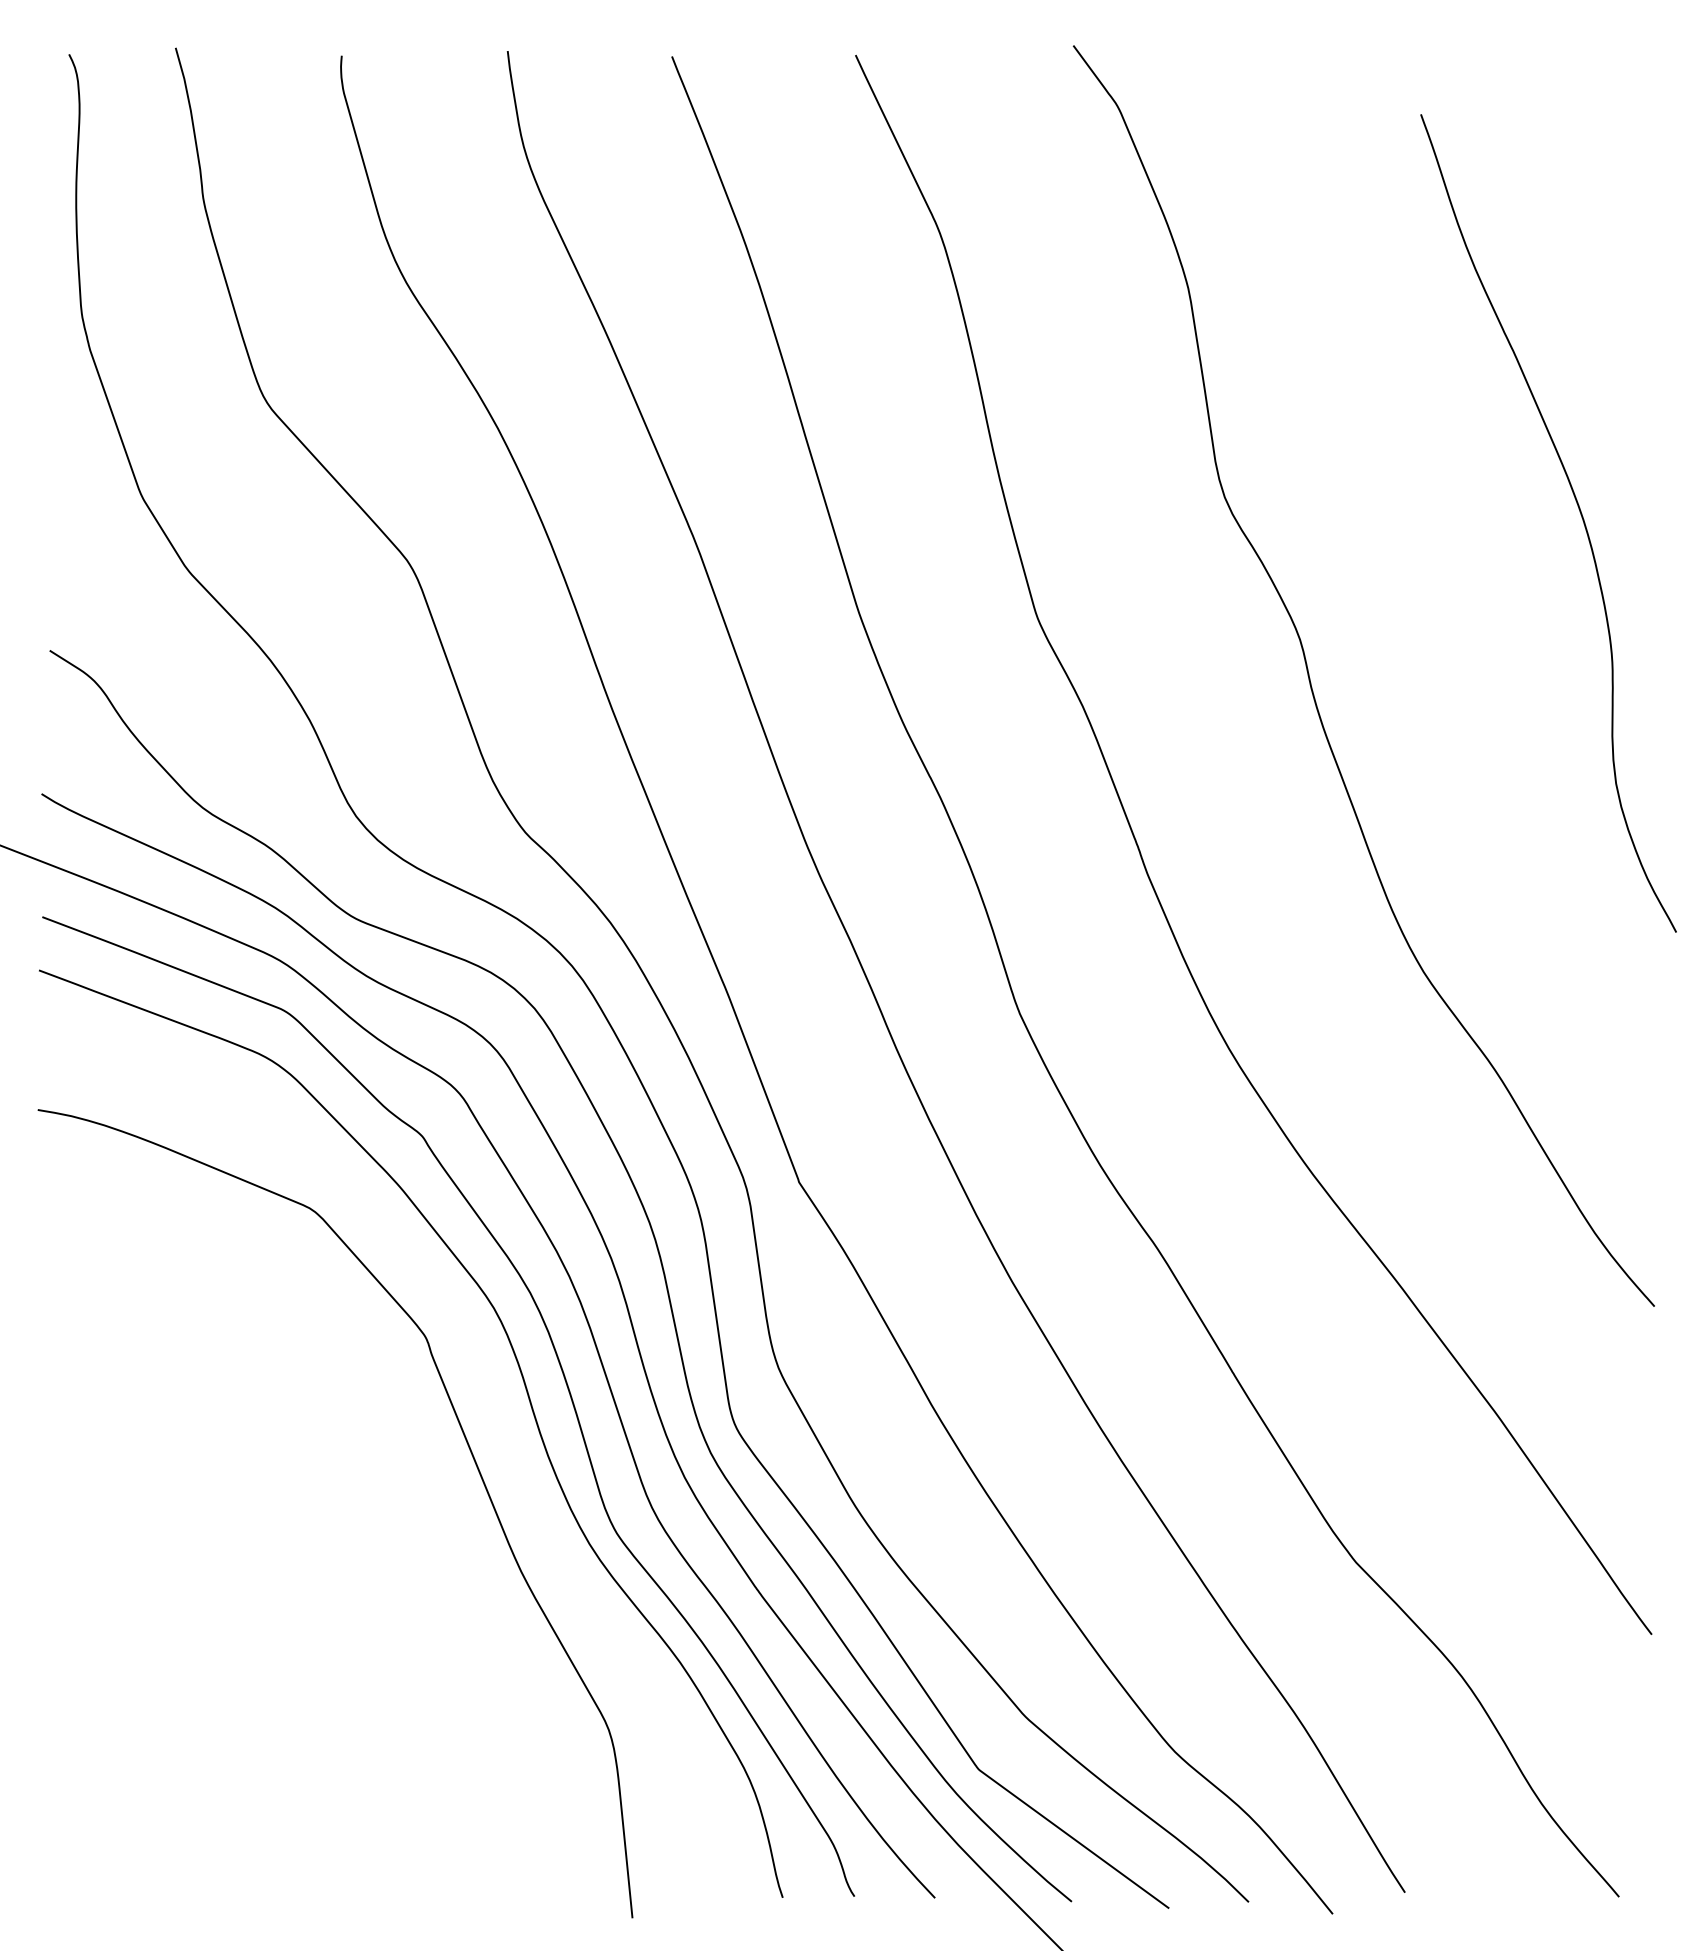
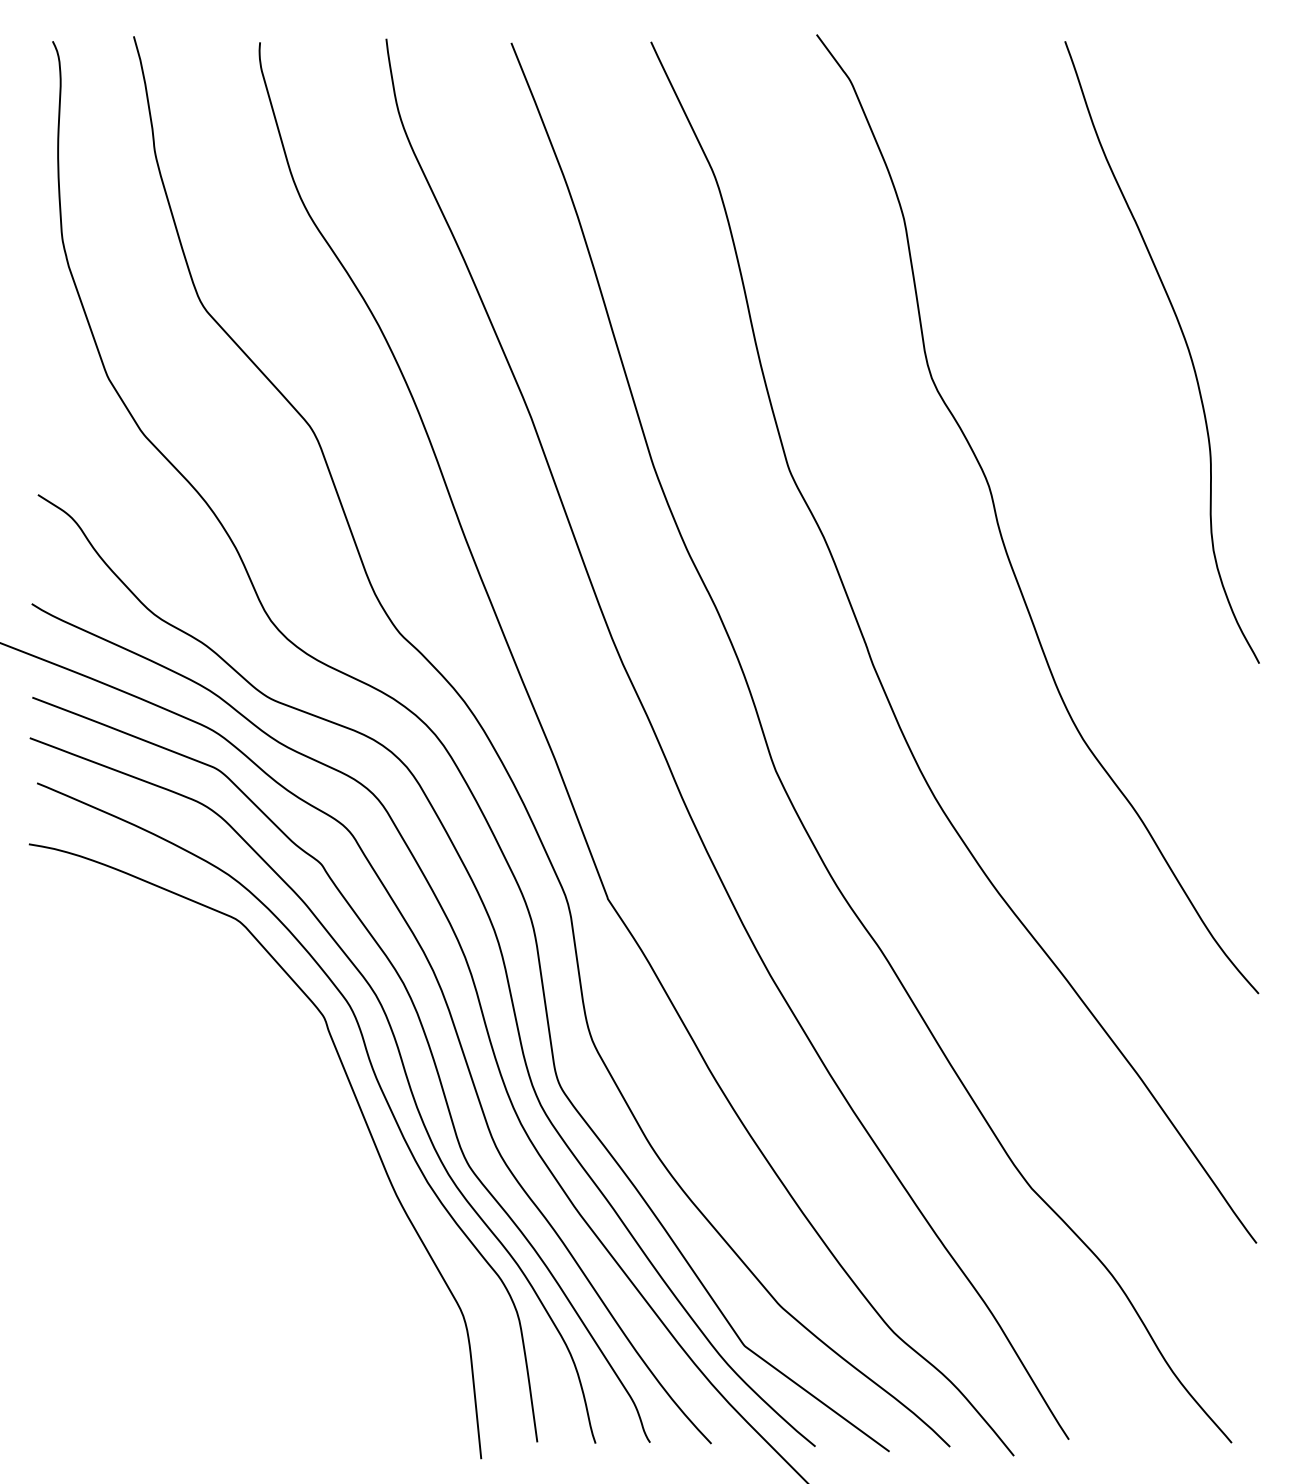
curve: (1579, 512) -> (1185, 344), moved
curve: (493, 1417) -> (375, 1078), added

